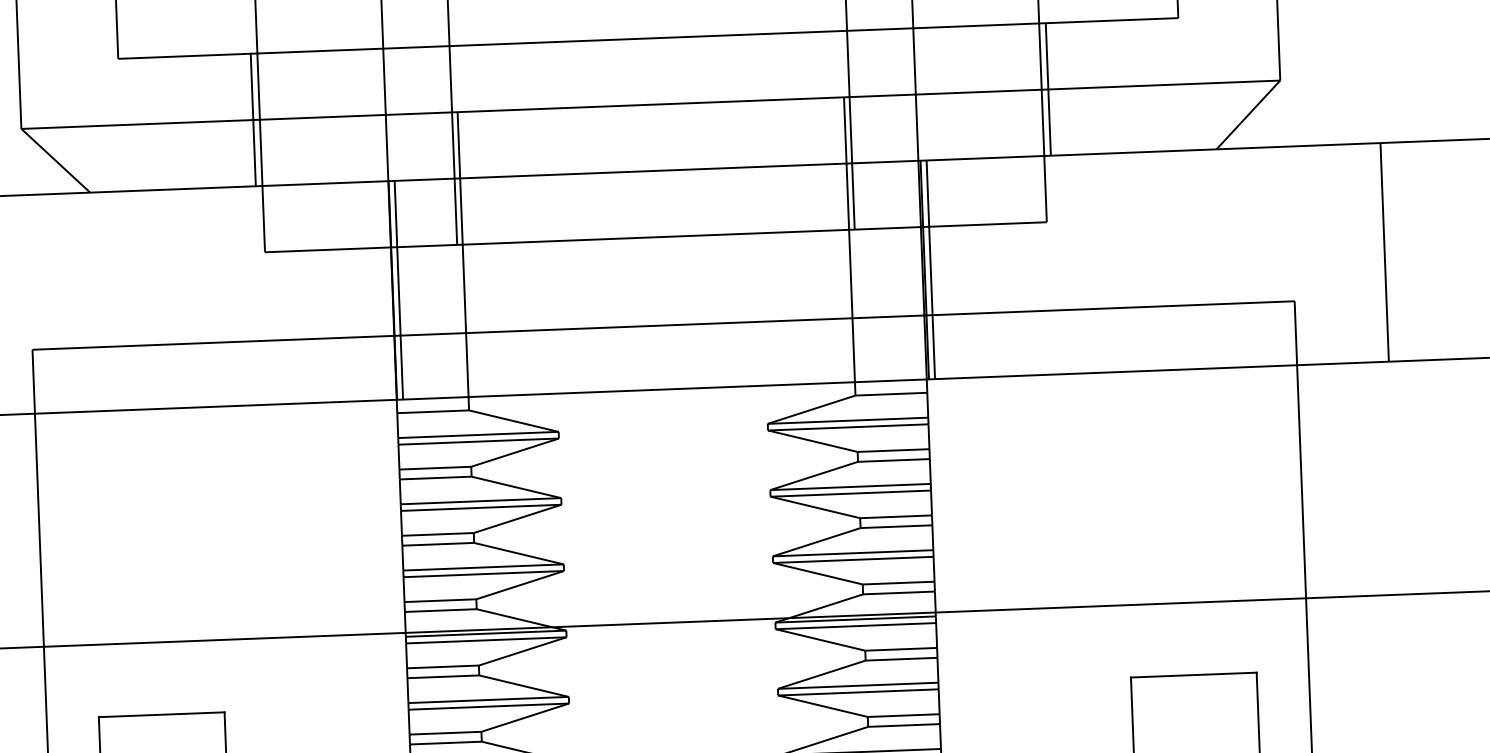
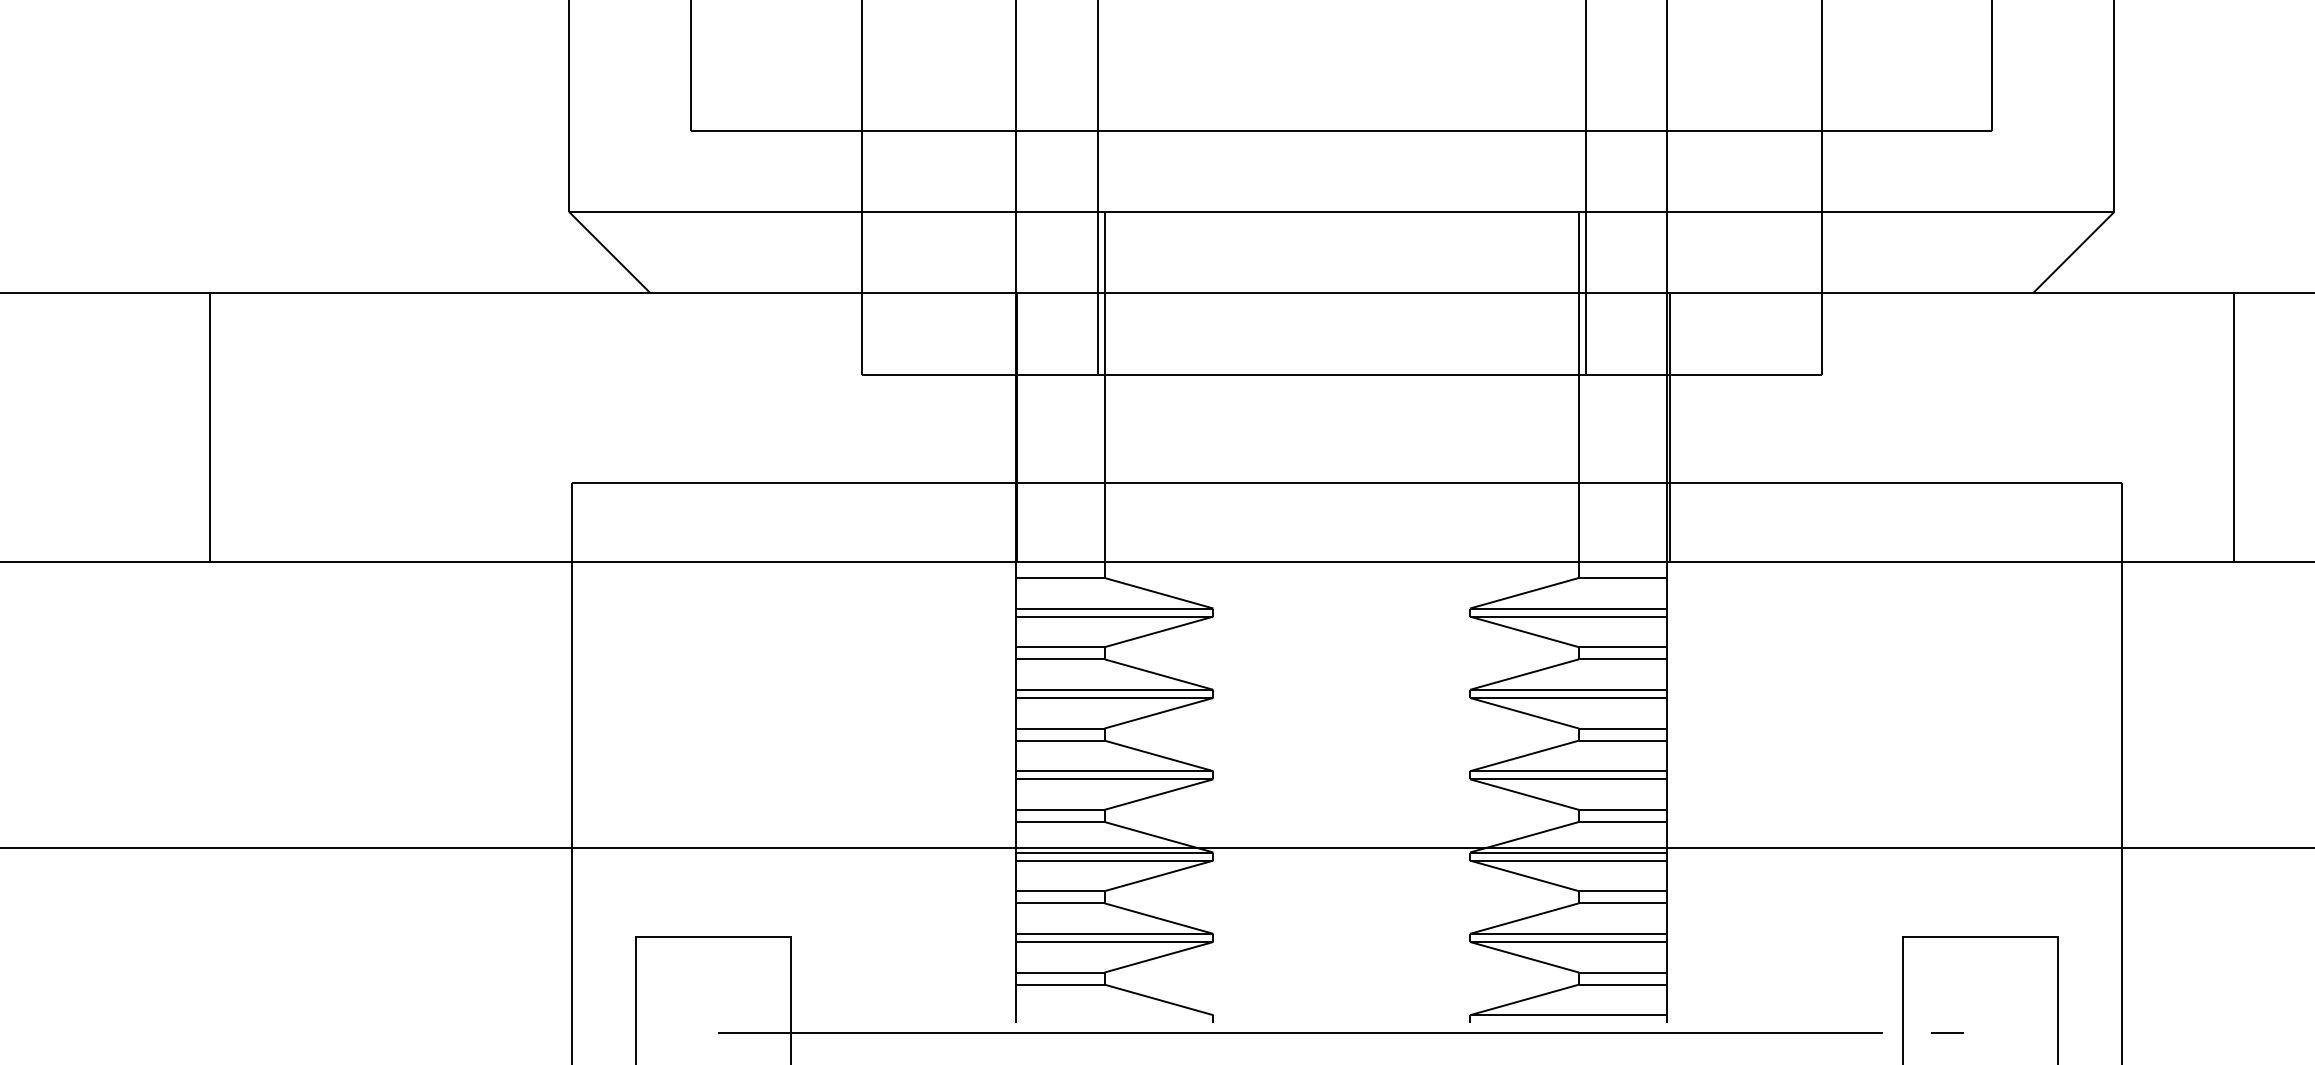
line: (1048, 89) -> (1829, 211), removed
line: (253, 119) -> (853, 211), removed
line: (931, 269) -> (1677, 427), removed
line: (399, 290) -> (1024, 427), removed

